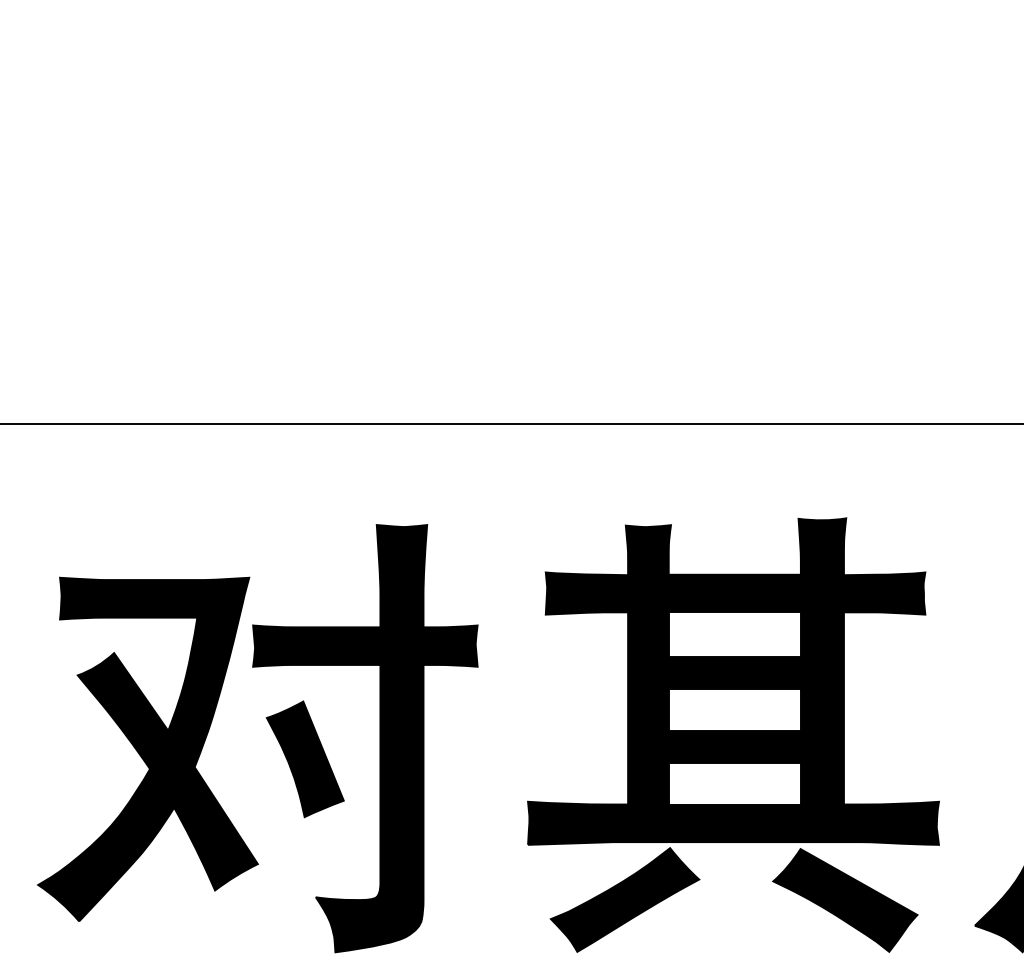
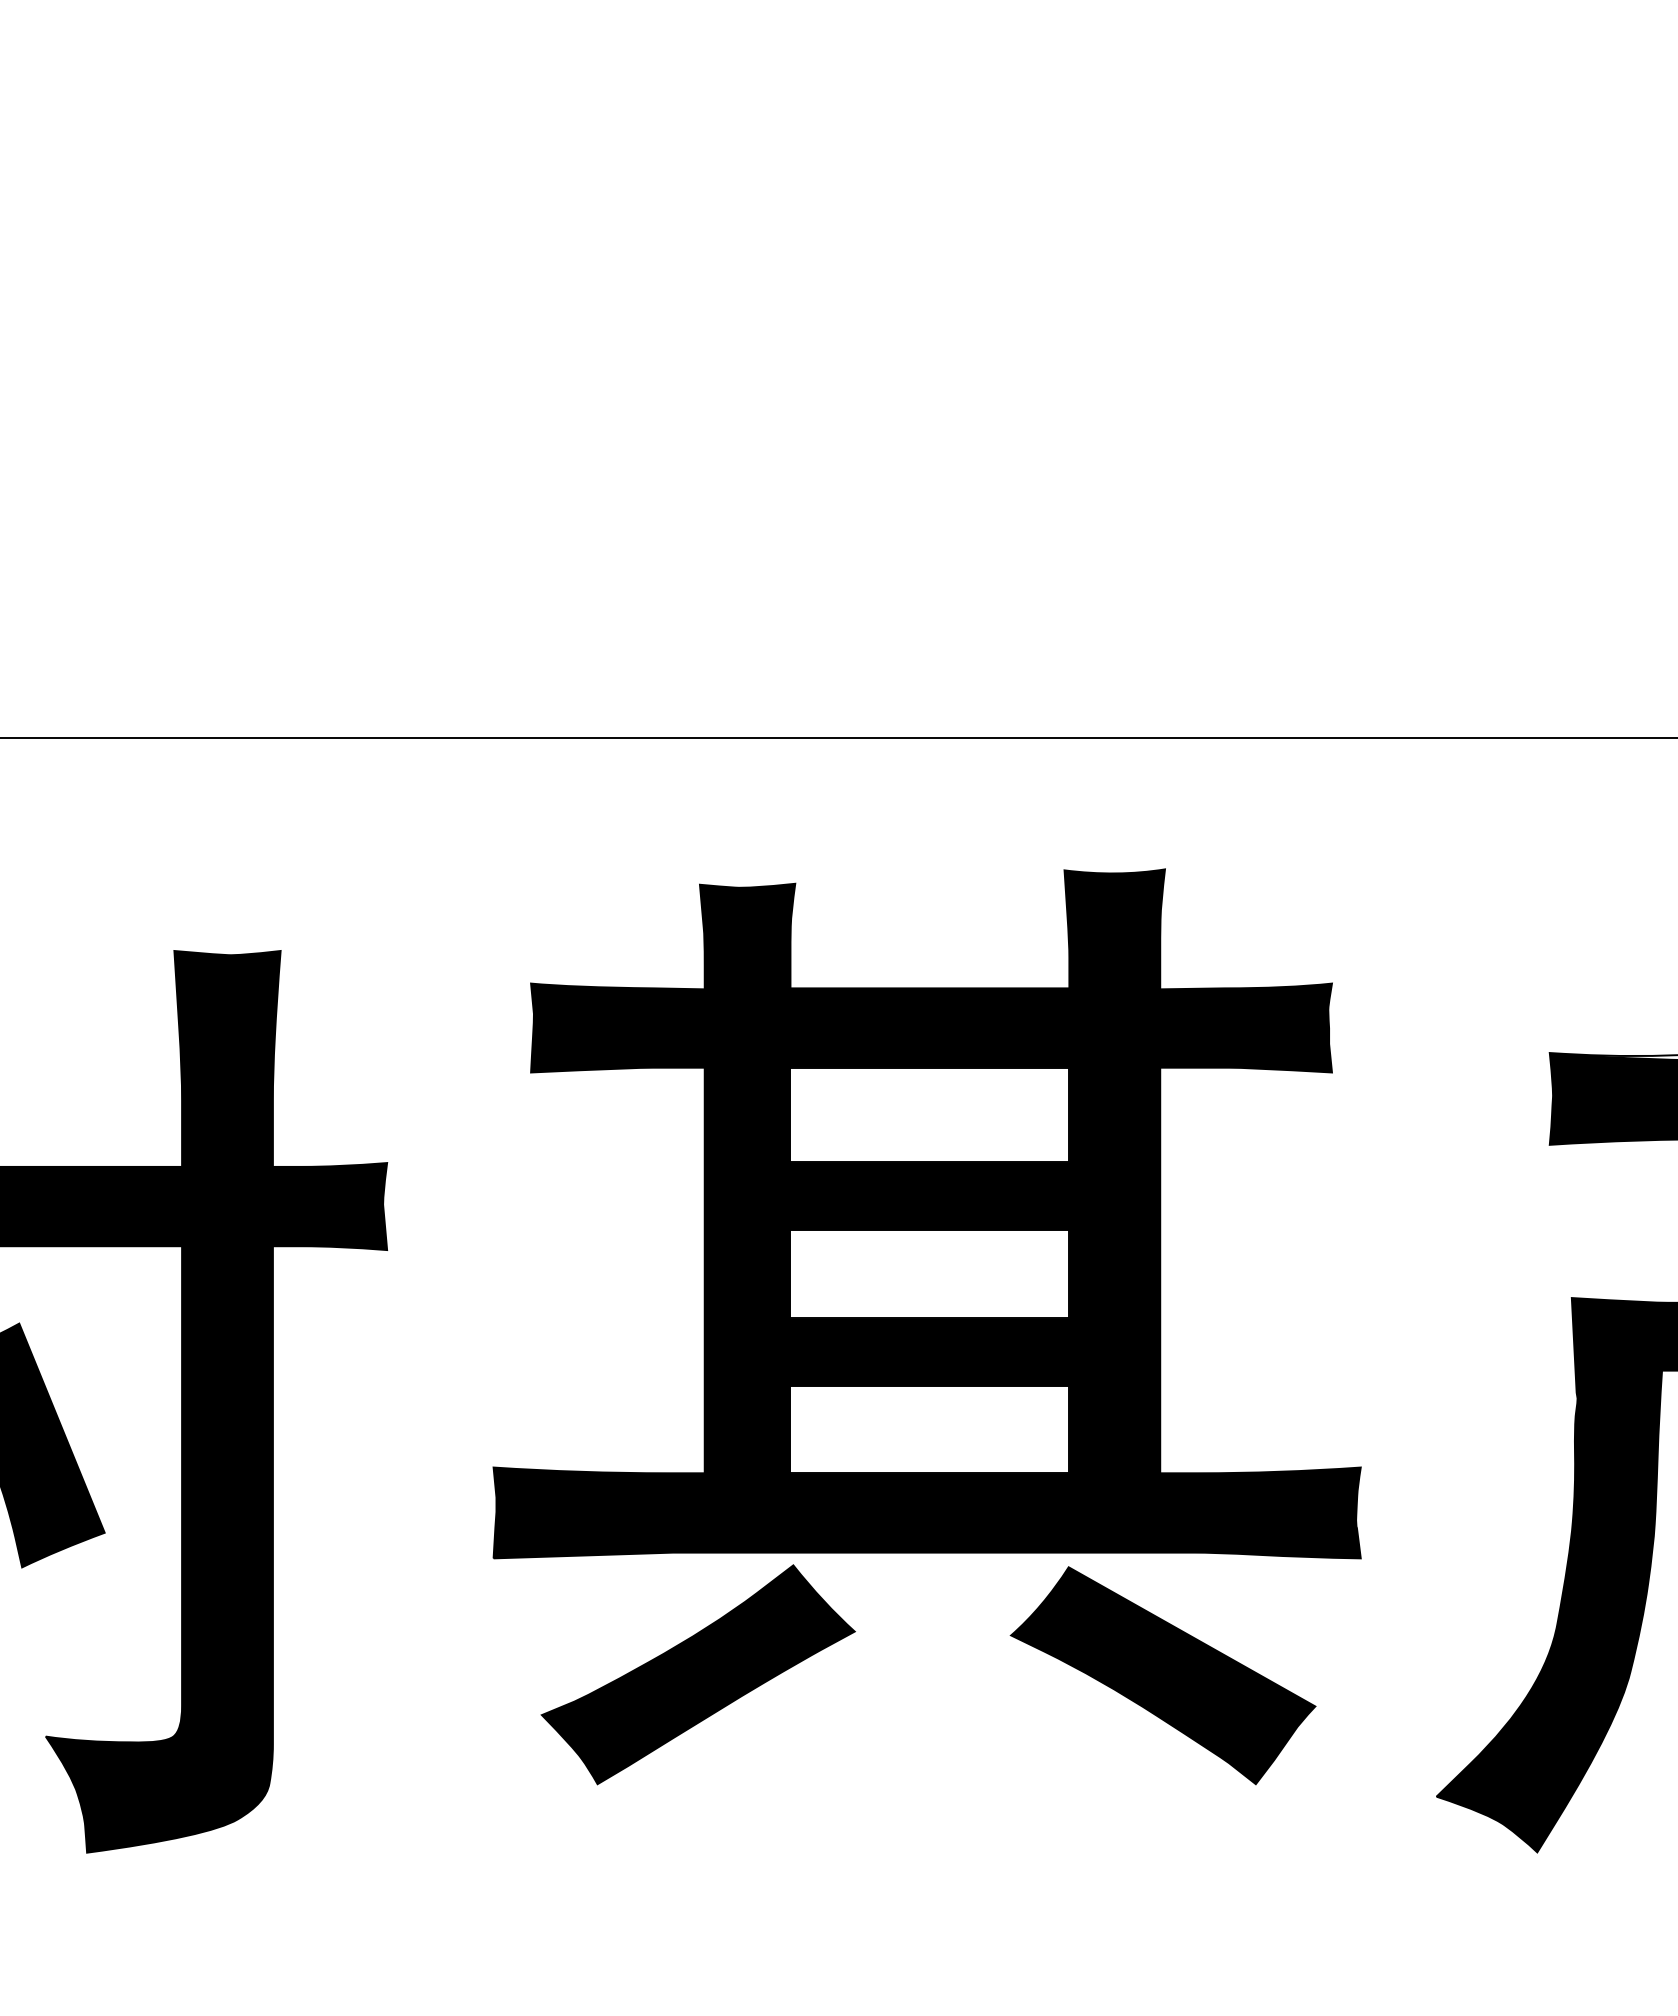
part: (733, 734) -> (927, 1325), moved

